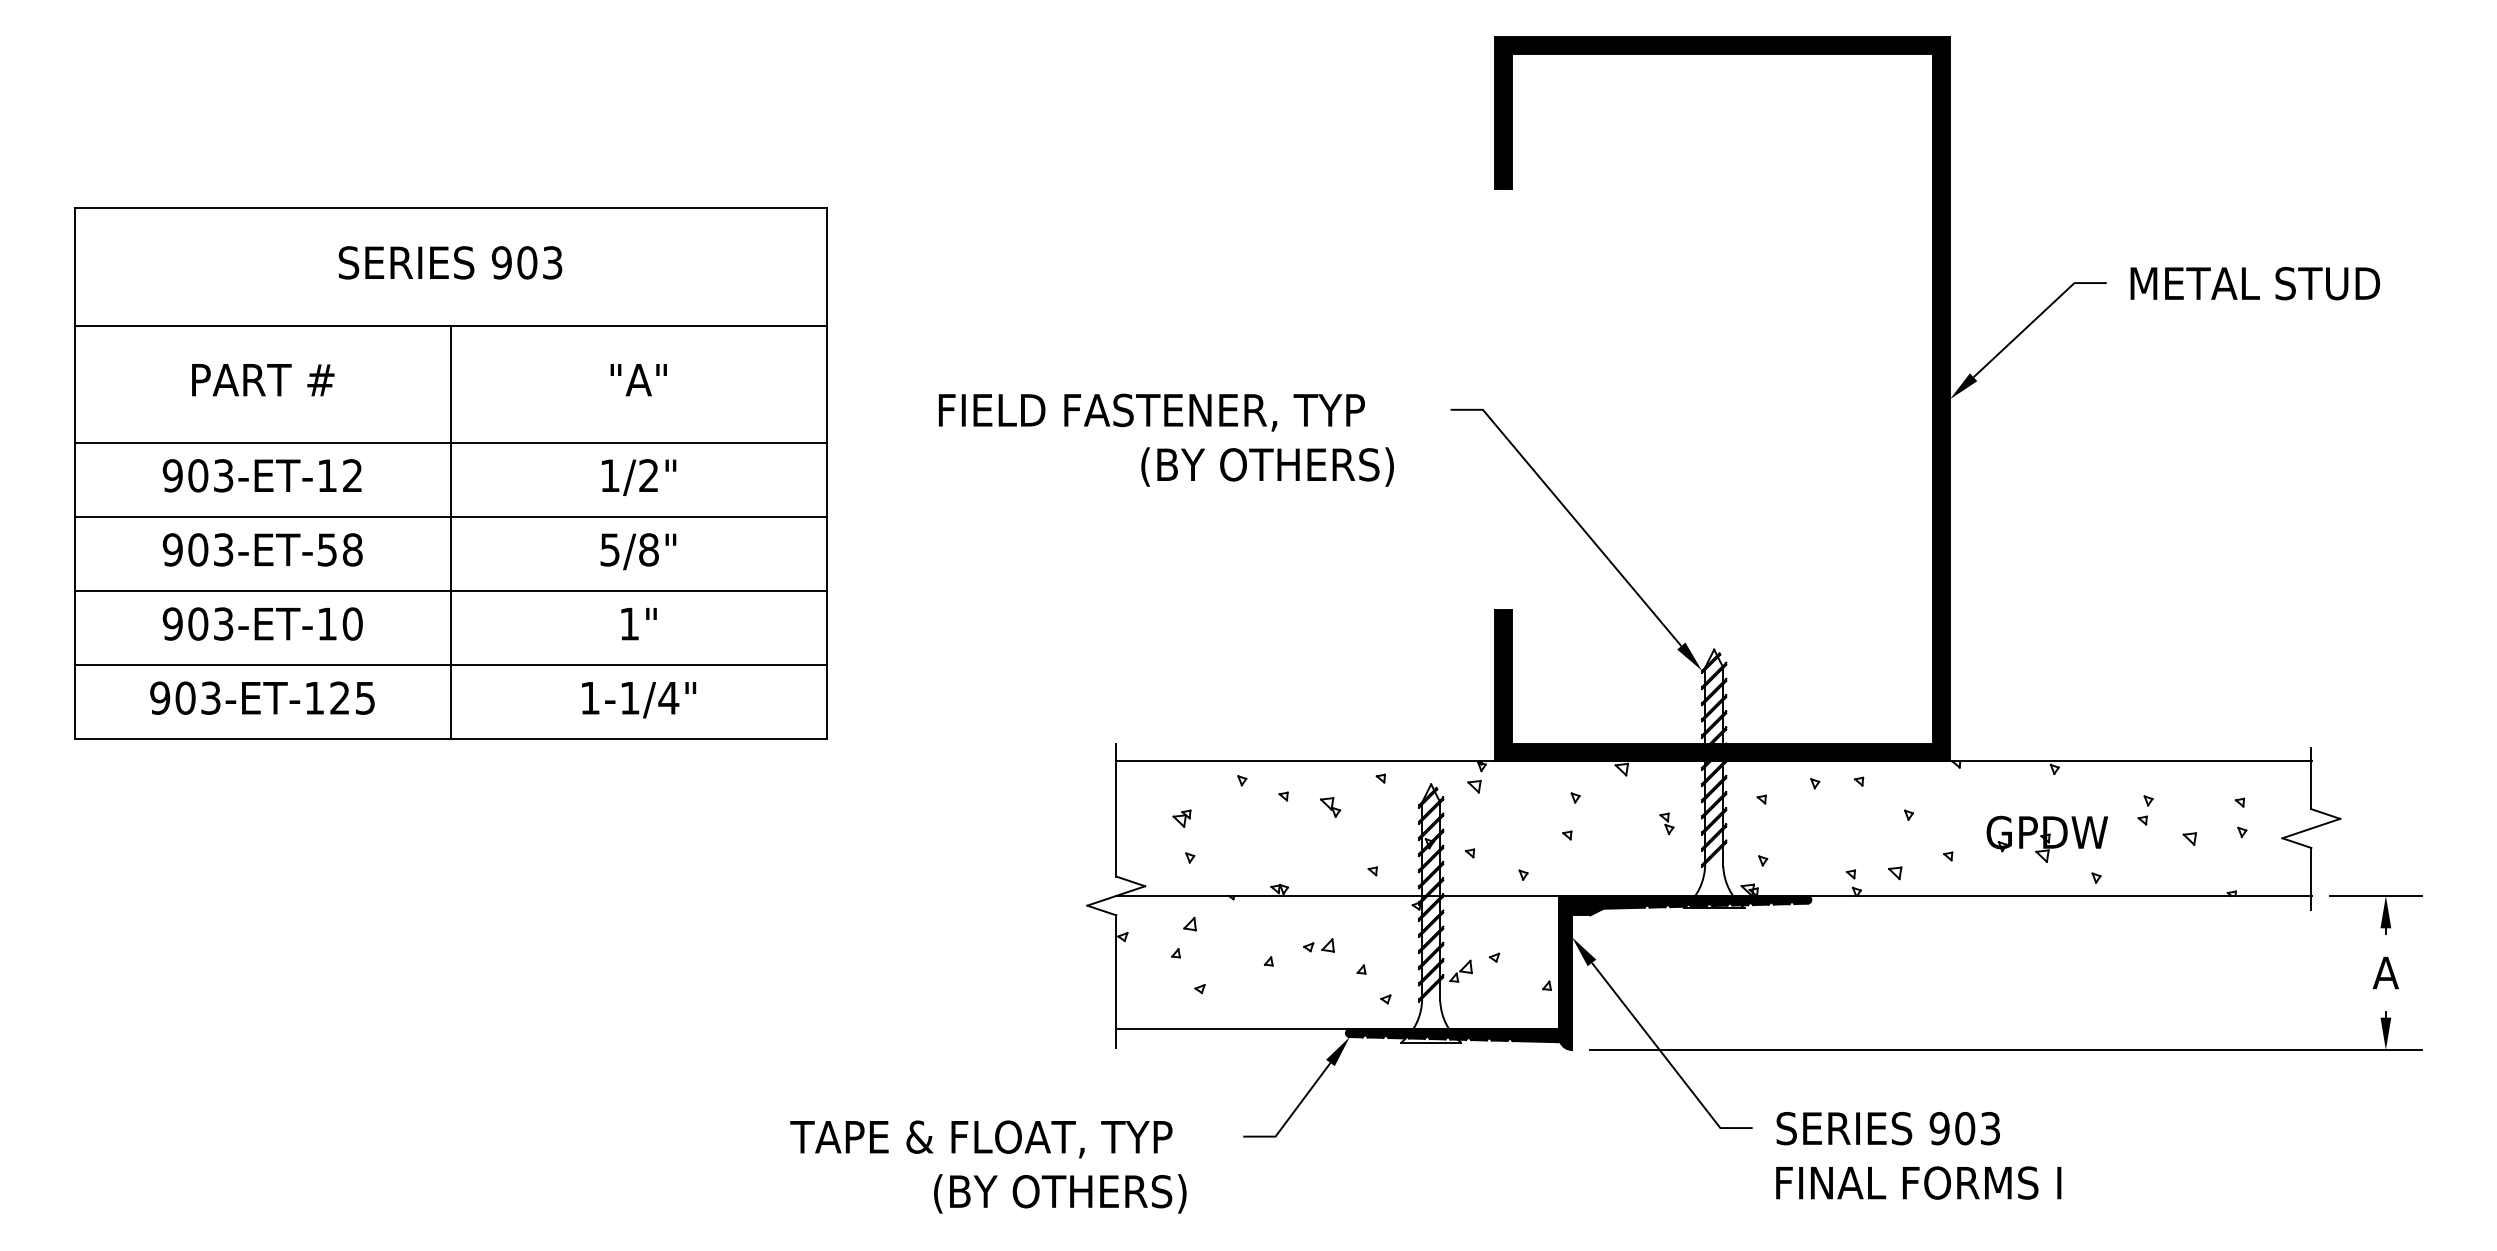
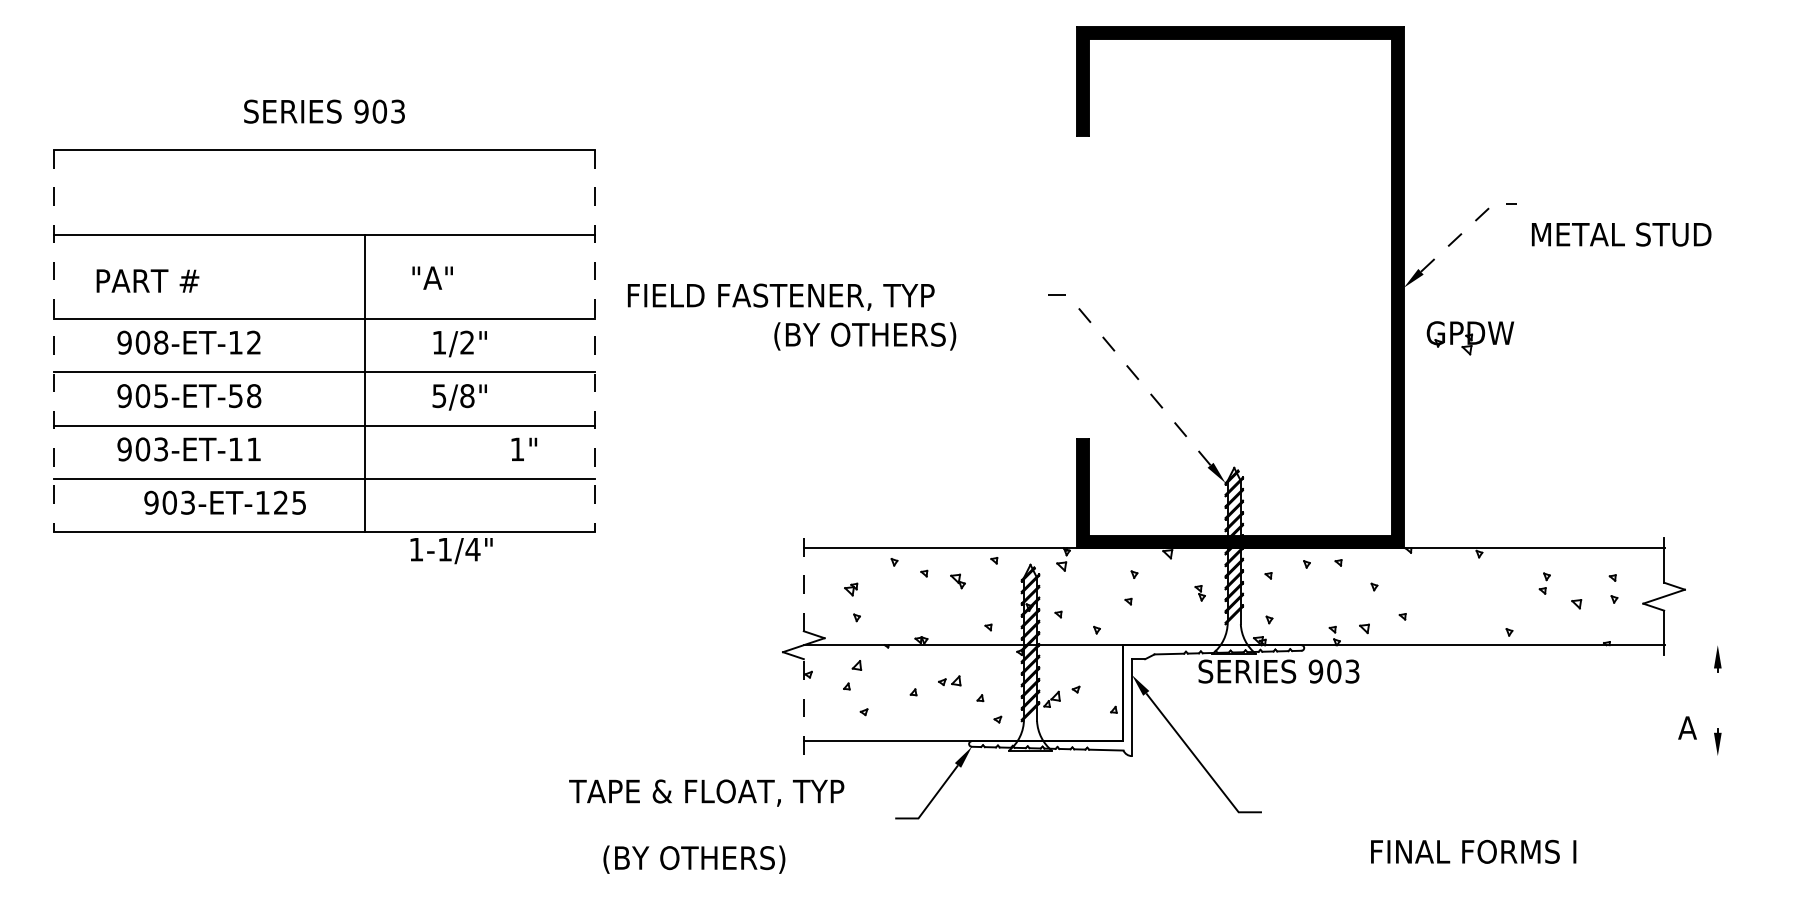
text: (450, 262) -> (324, 111), moved
text: (2254, 283) -> (1621, 234), moved
line: (2036, 318) -> (1466, 229), solid -> dashed
text: (263, 380) -> (148, 281), moved
text: (638, 380) -> (432, 278), moved
text: (1151, 412) -> (780, 297), moved
text: (1267, 466) -> (865, 336), moved
line: (74, 474) -> (53, 341), solid -> dashed
line: (826, 474) -> (595, 341), solid -> dashed
text: (223, 475) -> (161, 342), 903-ET-12 -> 908-ET-12
line: (1570, 514) -> (1130, 370), solid -> dashed
line: (450, 532) -> (364, 383), moved
text: (223, 549) -> (161, 395), 903-ET-58 -> 905-ET-58
text: (352, 623) -> (253, 449), 903-ET-10 -> 903-ET-11
text: (638, 624) -> (523, 449), moved
text: (262, 697) -> (225, 502), moved
text: (639, 700) -> (451, 551), moved
line: (1116, 809) -> (803, 582), solid -> dashed
part: (2046, 838) -> (1469, 337), moved
line: (2376, 895) -> (1711, 644), removed
fill: (1578, 972) -> (1136, 700), removed
text: (2385, 972) -> (1687, 727), moved
line: (1116, 981) -> (803, 706), solid -> dashed
line: (2006, 1050) -> (1444, 756), removed
text: (1887, 1128) -> (1278, 671), moved
text: (981, 1139) -> (706, 793), moved
text: (1918, 1182) -> (1473, 851), moved
text: (1060, 1193) -> (694, 859), moved

